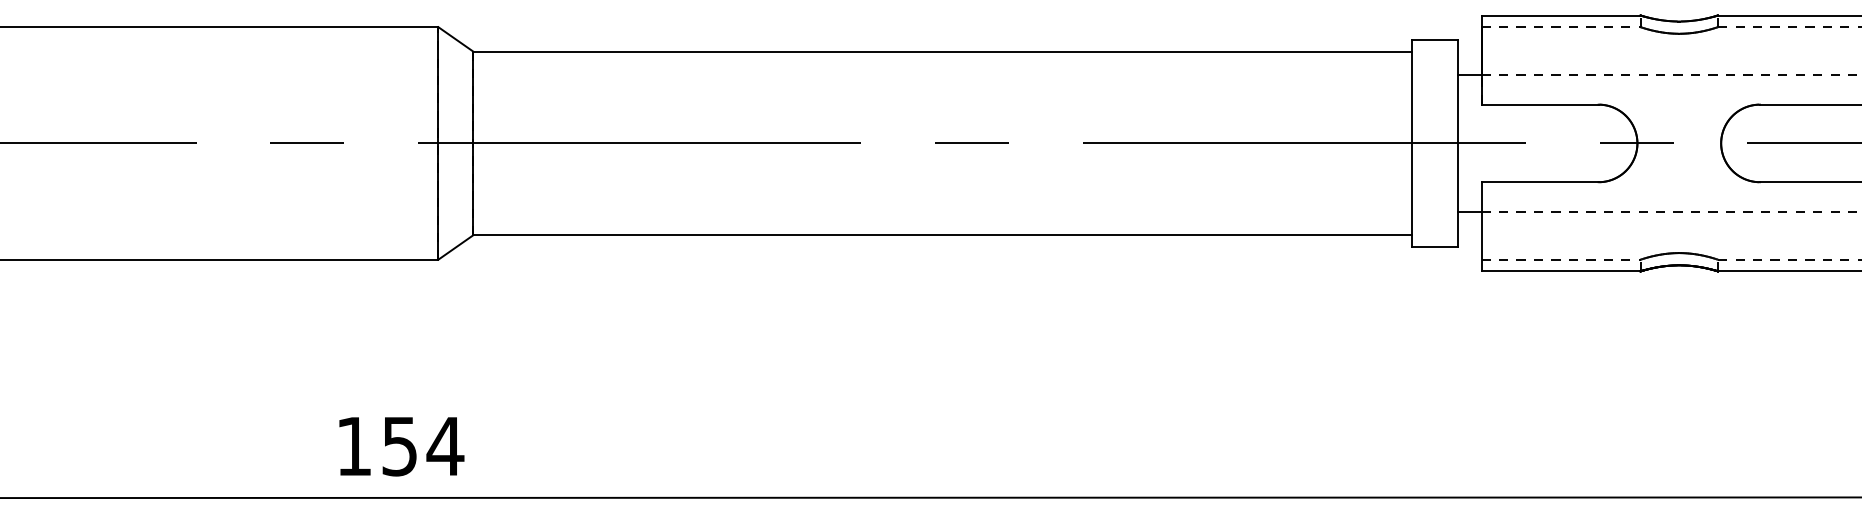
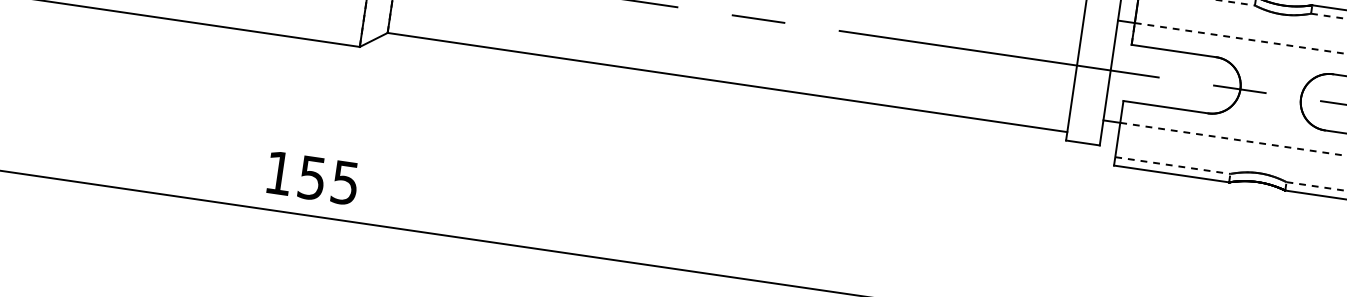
text: (445, 446) -> (345, 182), 154 -> 155

